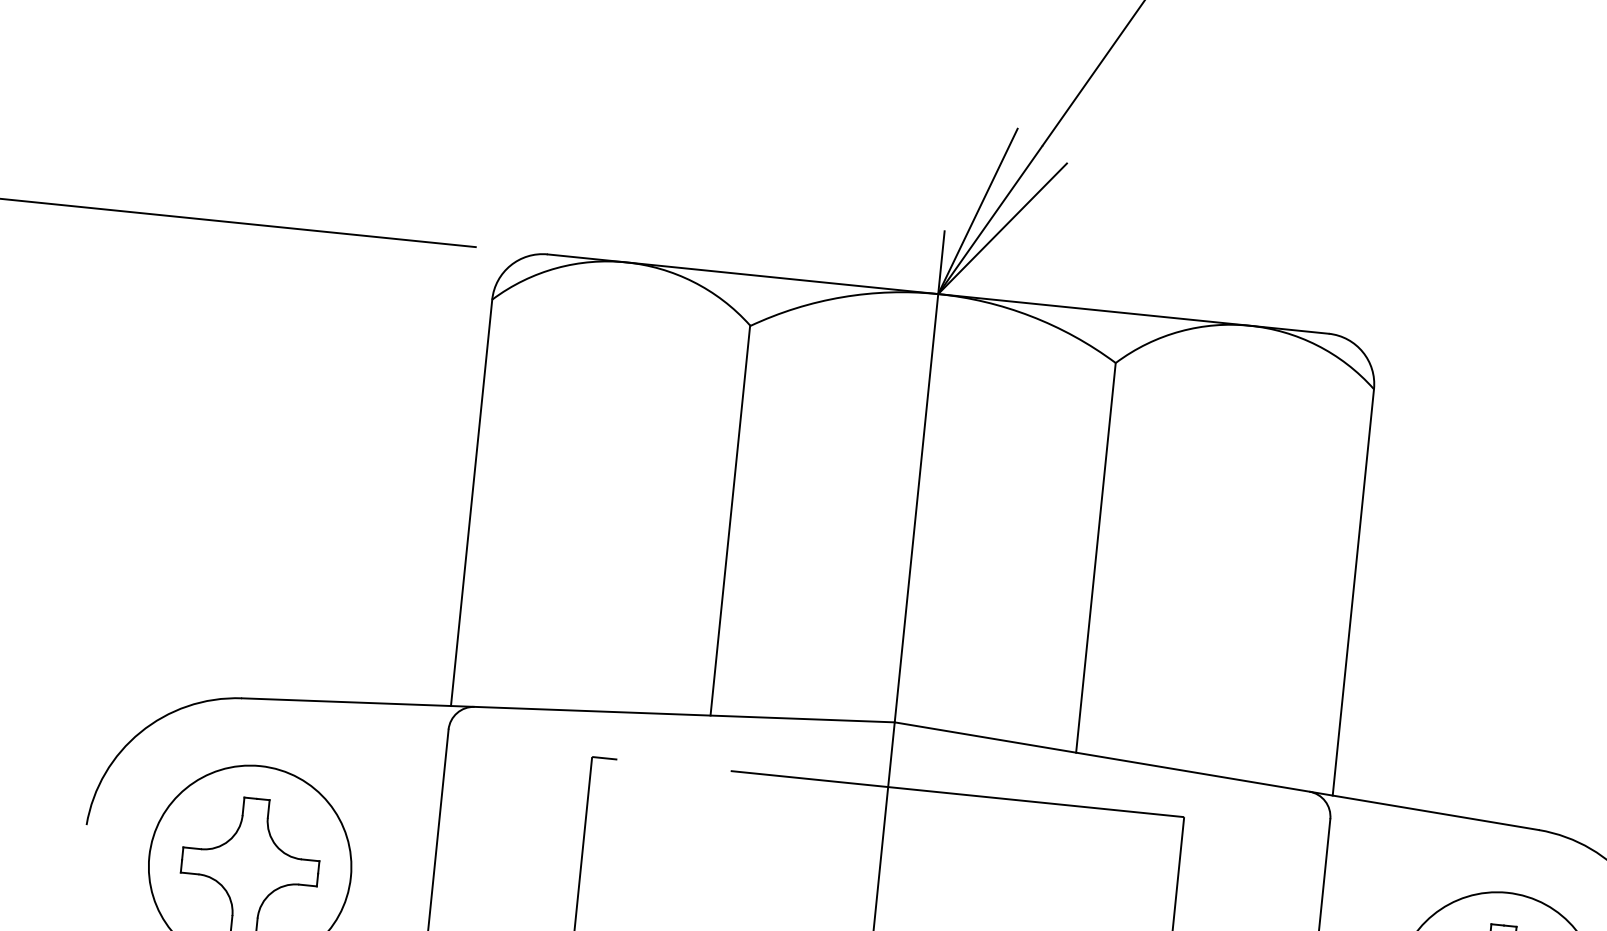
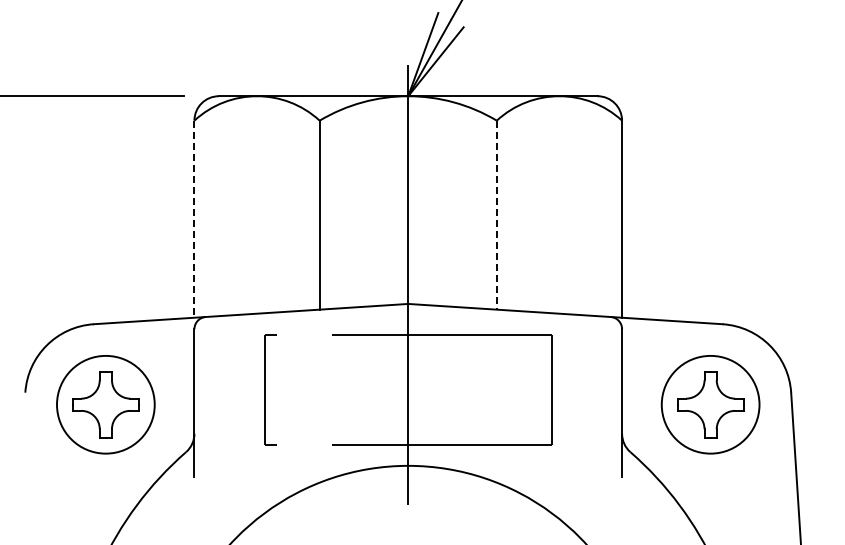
line: (471, 503) -> (194, 219), solid -> dashed
line: (1095, 558) -> (496, 215), solid -> dashed

